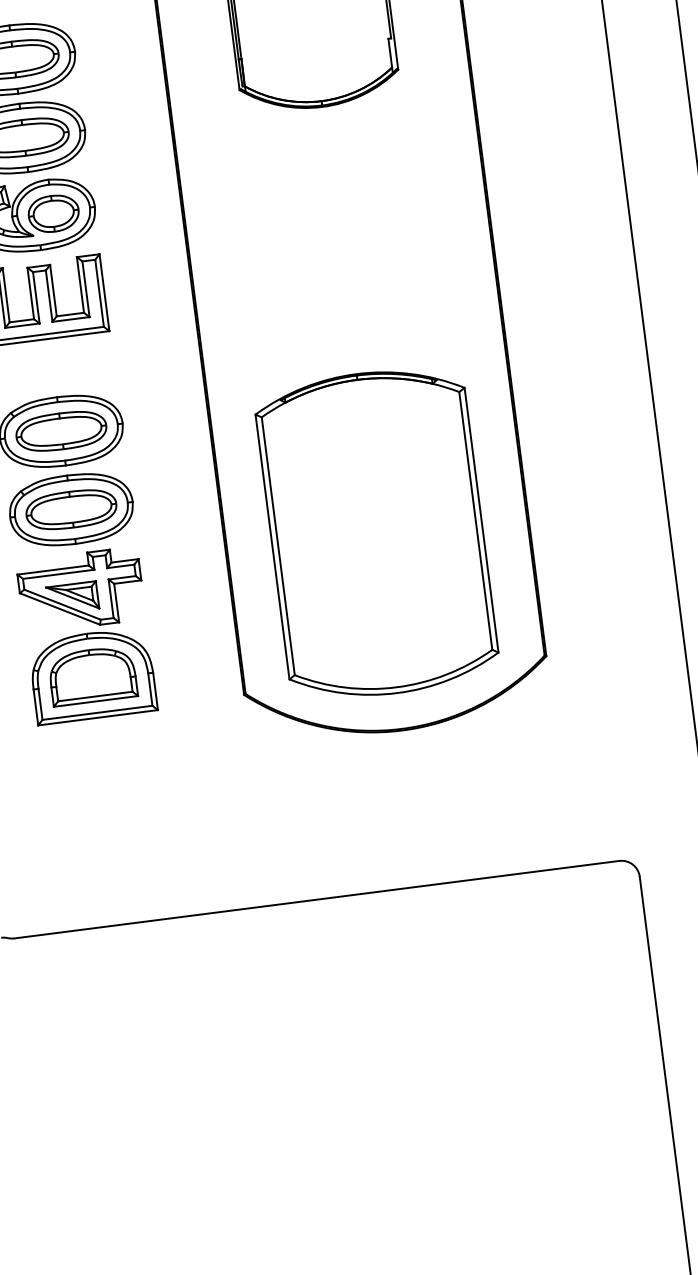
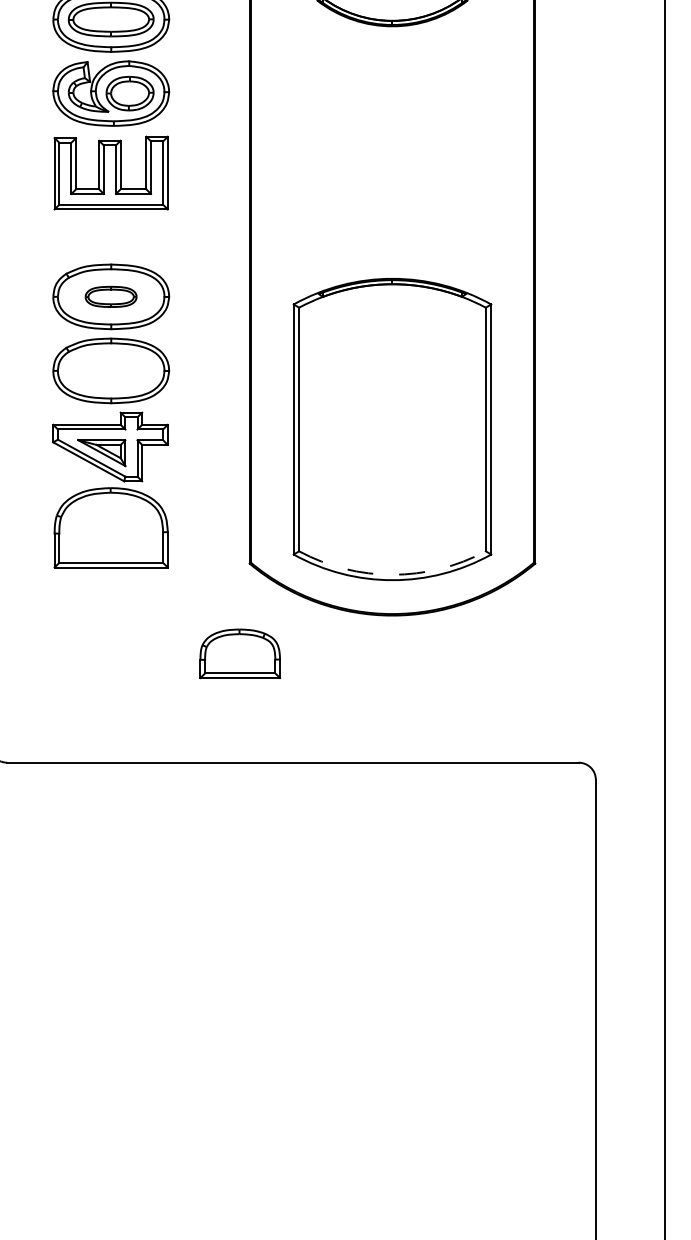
part: (60, 431) -> (110, 296), size x0.6
part: (70, 509) -> (110, 370), removed
part: (91, 675) -> (239, 653), moved
arc: (396, 687) -> (392, 574), solid -> dashed

